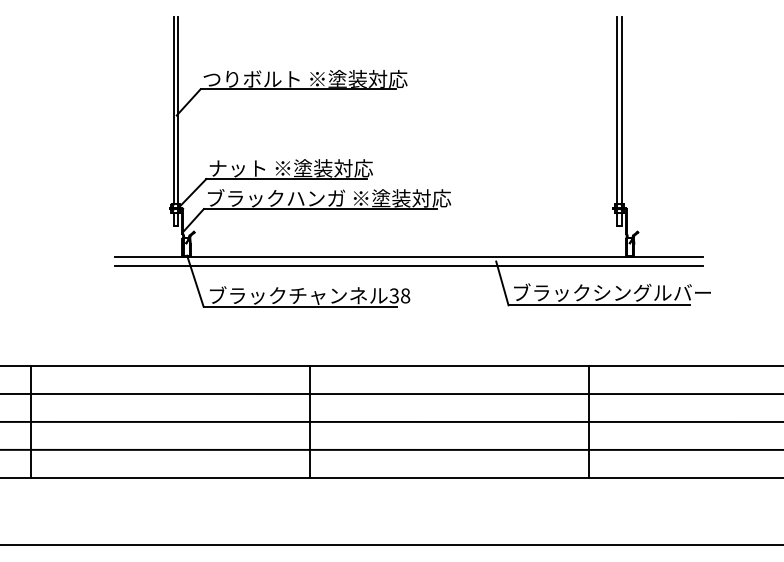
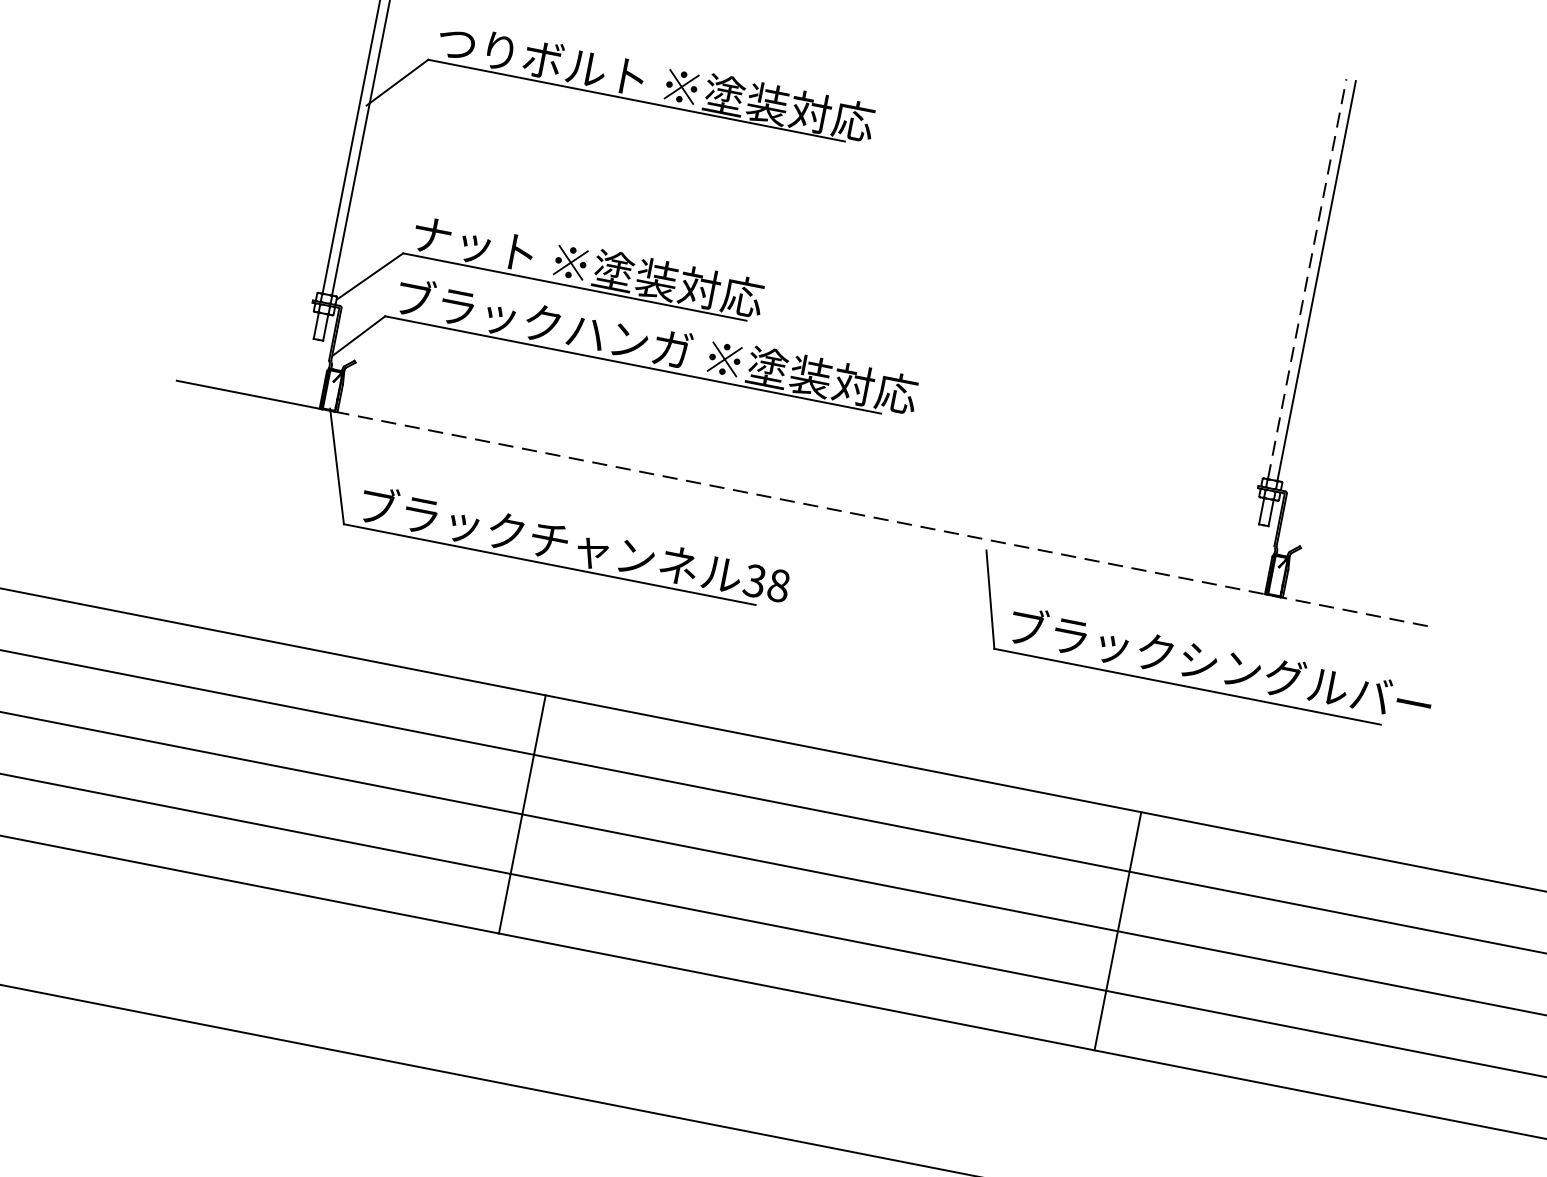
line: (617, 110) -> (1308, 279), solid -> dashed
line: (445, 256) -> (880, 518), solid -> dashed
line: (408, 266) -> (797, 524), removed

